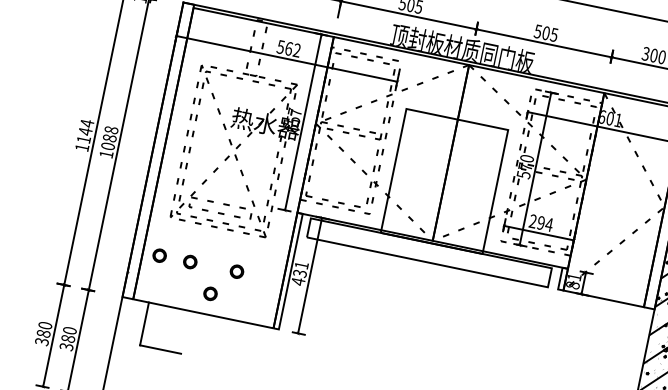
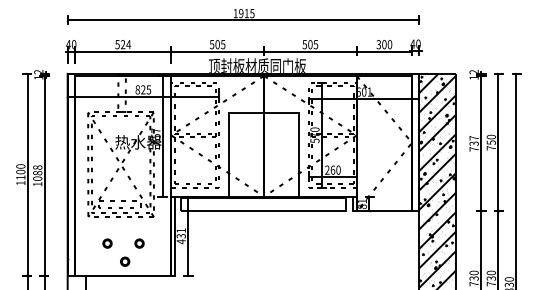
text: (289, 48) -> (143, 89), 562 -> 825
text: (85, 127) -> (20, 169), 1144 -> 1100
text: (545, 222) -> (335, 169), 294 -> 260
part: (159, 255) -> (86, 243), removed

